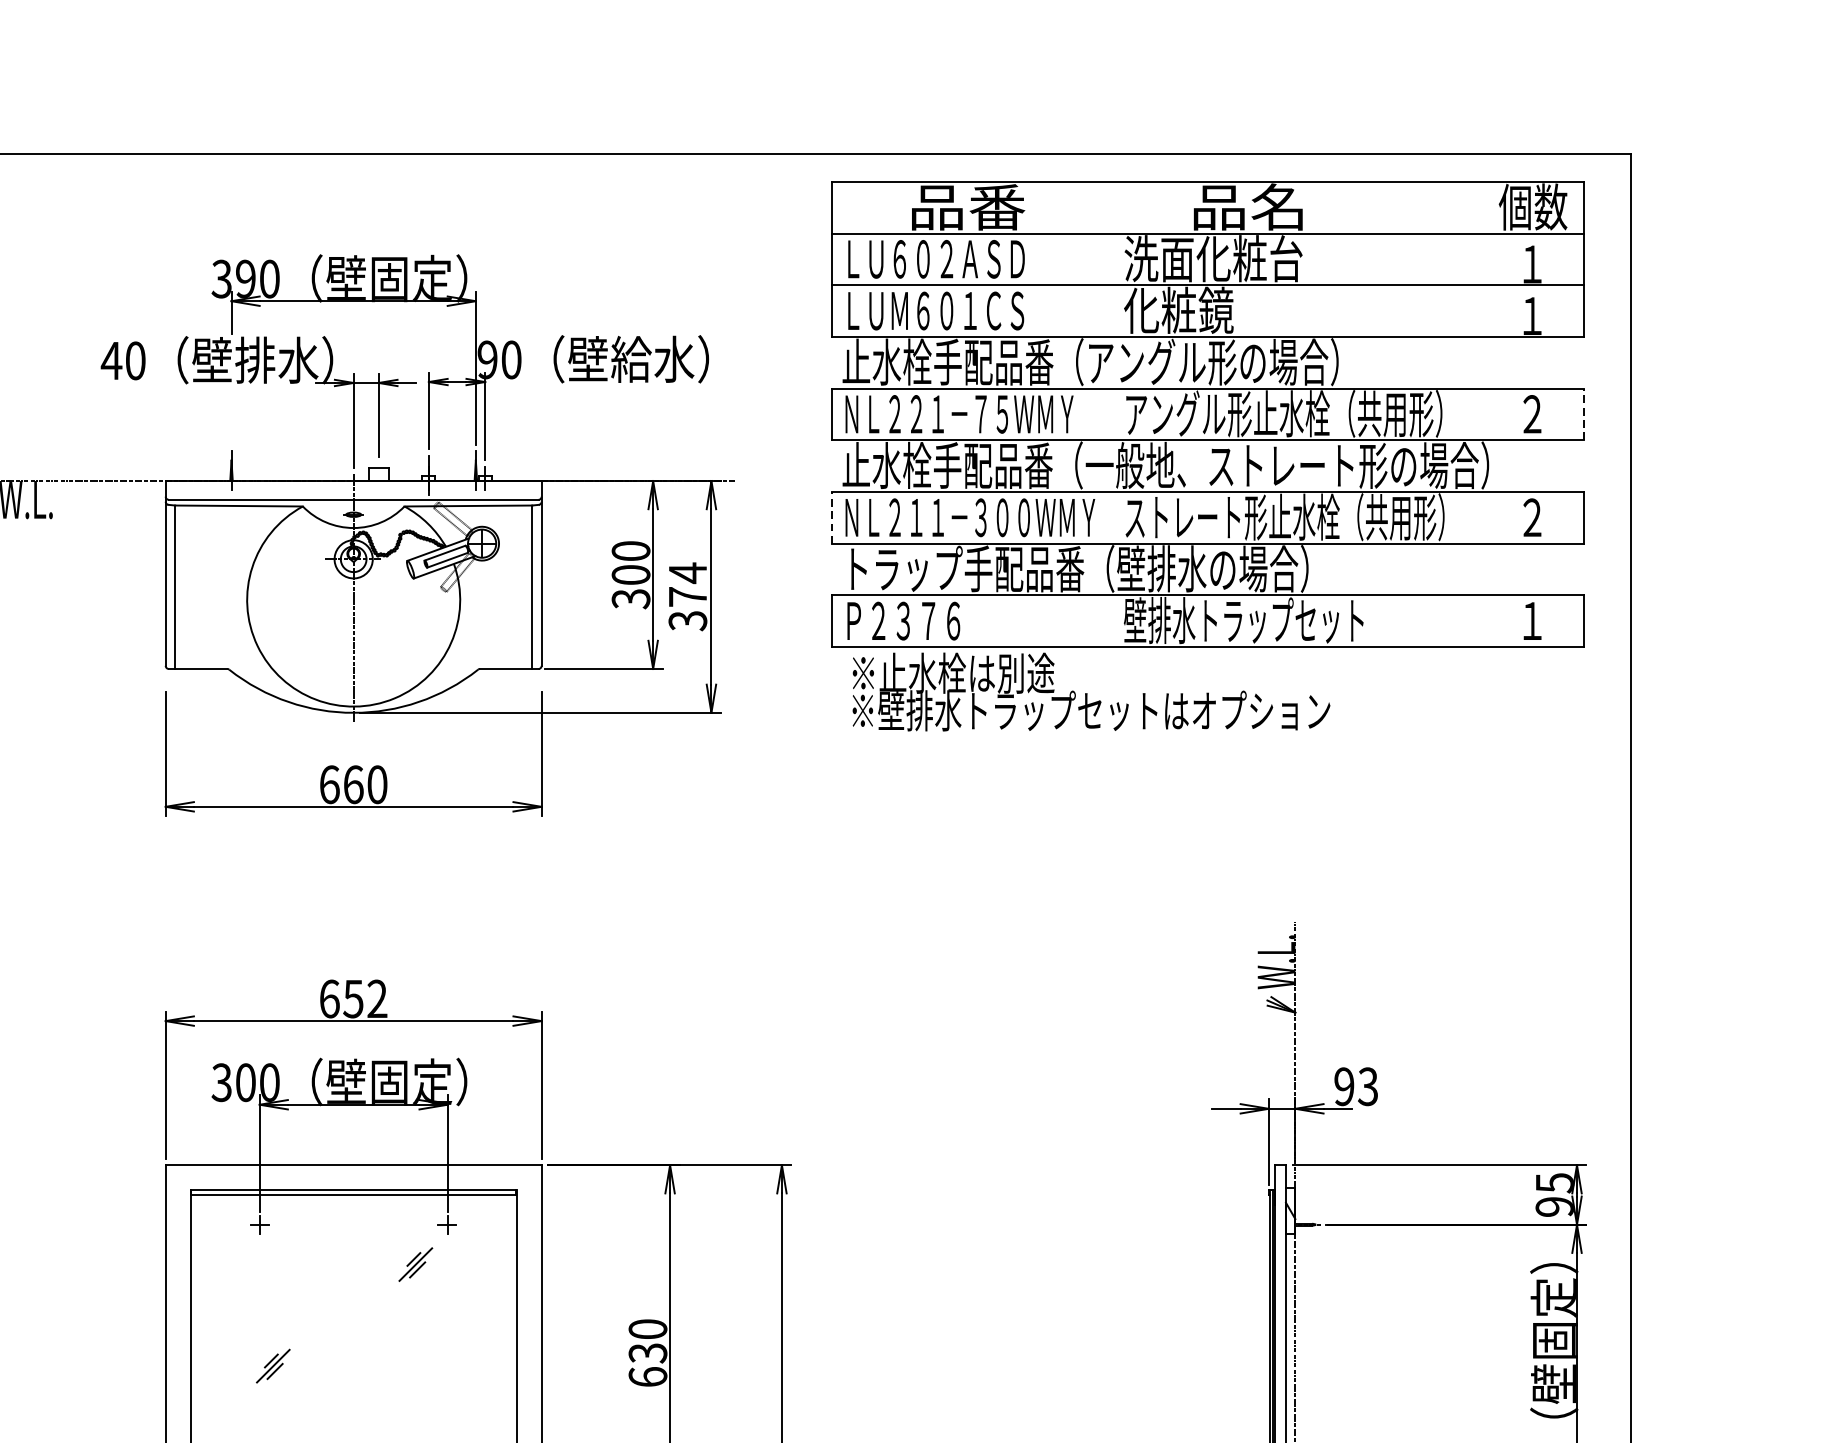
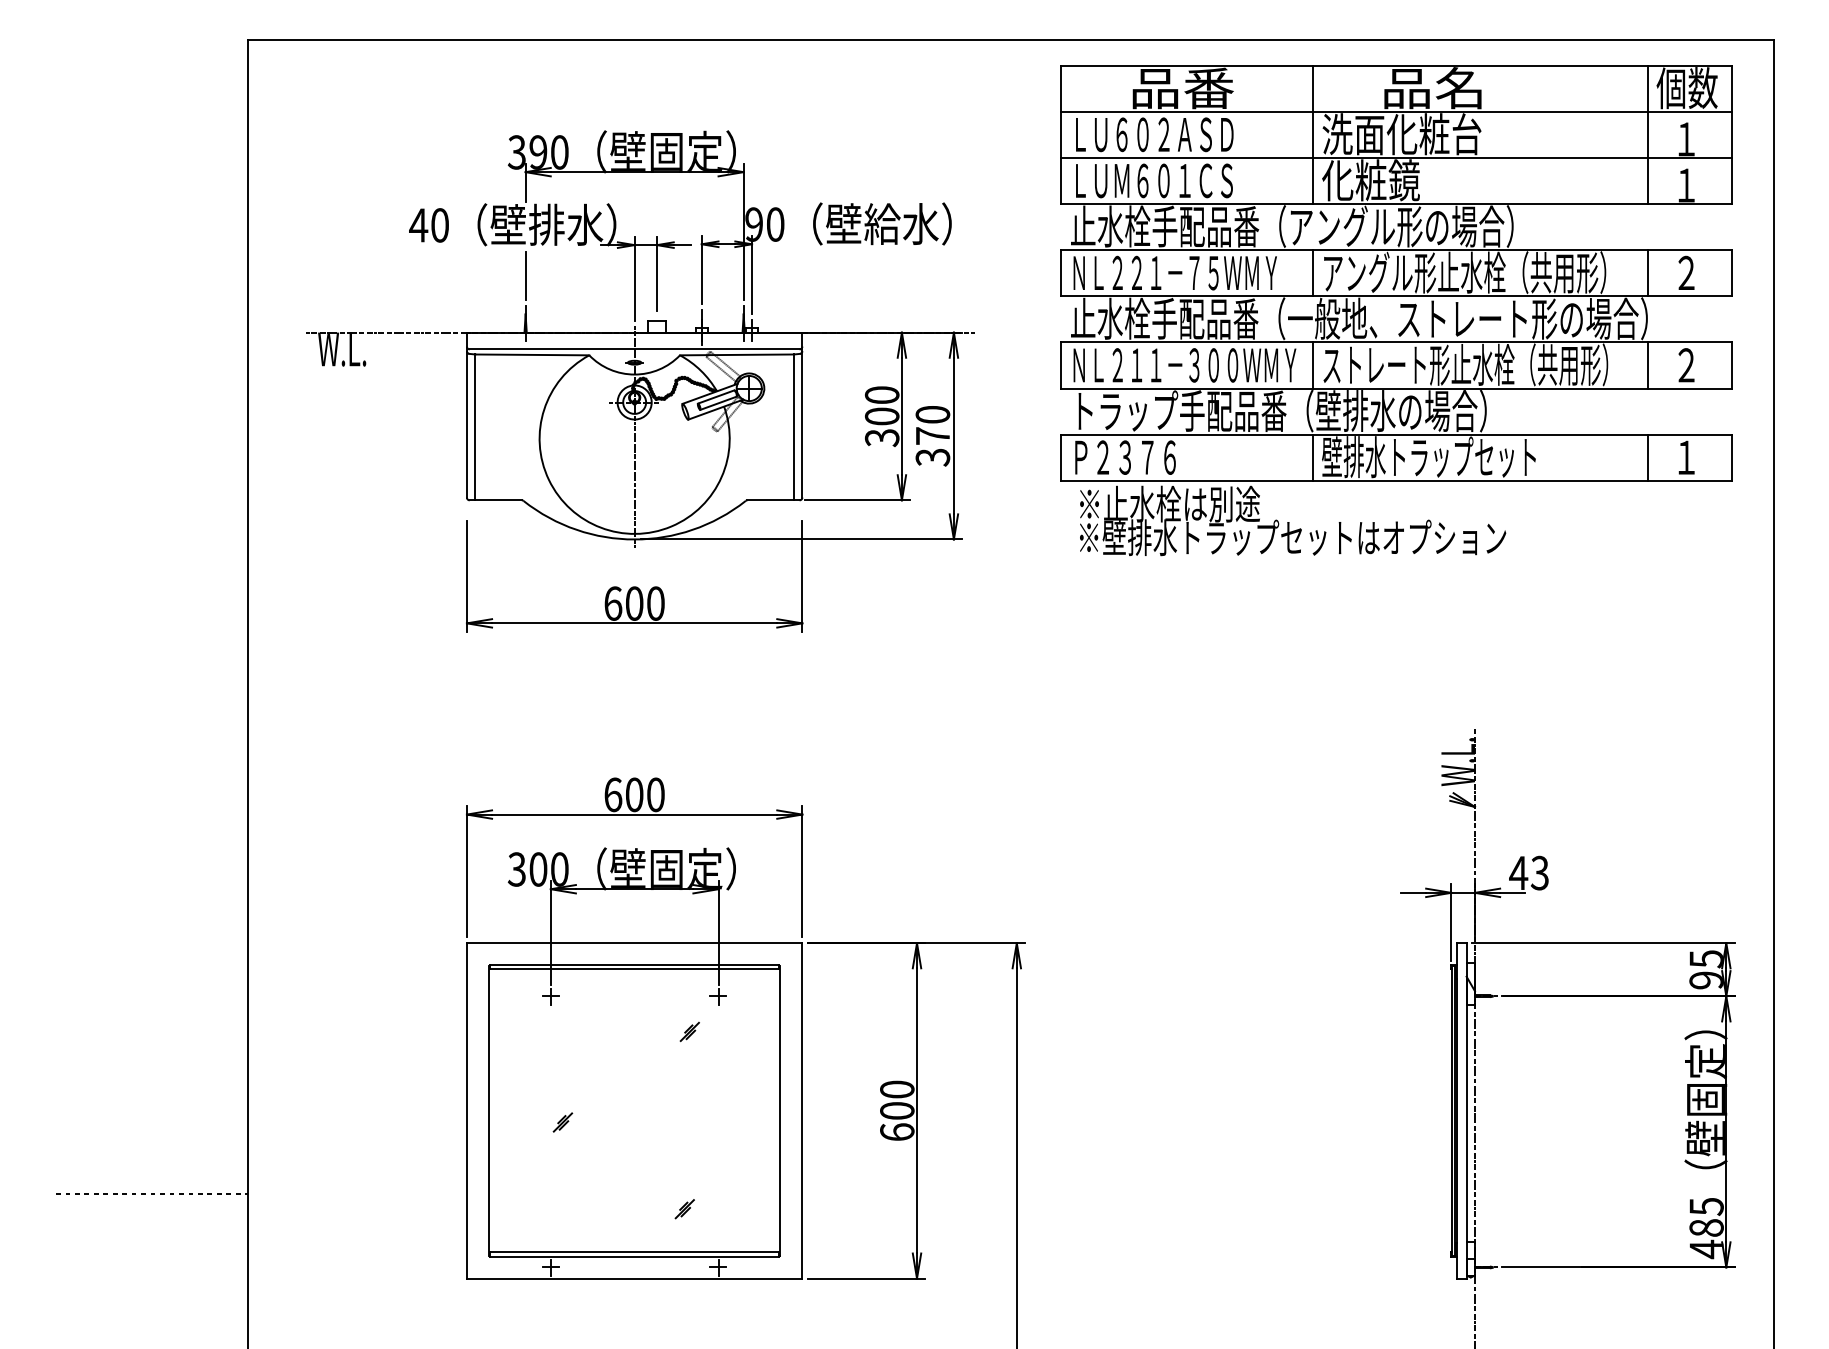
line: (1113, 259) -> (1312, 134), added
line: (1489, 259) -> (1648, 134), added
line: (1583, 413) -> (1732, 272), dashed -> solid
line: (1113, 414) -> (1312, 273), added
line: (1489, 414) -> (1648, 273), added
line: (231, 417) -> (525, 275), added
line: (832, 516) -> (1061, 364), dashed -> solid
line: (1113, 517) -> (1312, 365), added
line: (1489, 517) -> (1648, 365), added
text: (687, 572) -> (932, 414), 374 -> 370
line: (1113, 620) -> (1312, 457), added
line: (1489, 620) -> (1648, 457), added
text: (353, 784) -> (634, 603), 660 -> 600
text: (364, 998) -> (644, 794), 652 -> 600
text: (1344, 1086) -> (1518, 872), 93 -> 43
part: (415, 1264) -> (689, 1031), size x0.62
text: (648, 1353) -> (897, 1111), 630 -> 600
part: (272, 1366) -> (562, 1122), size x0.62

